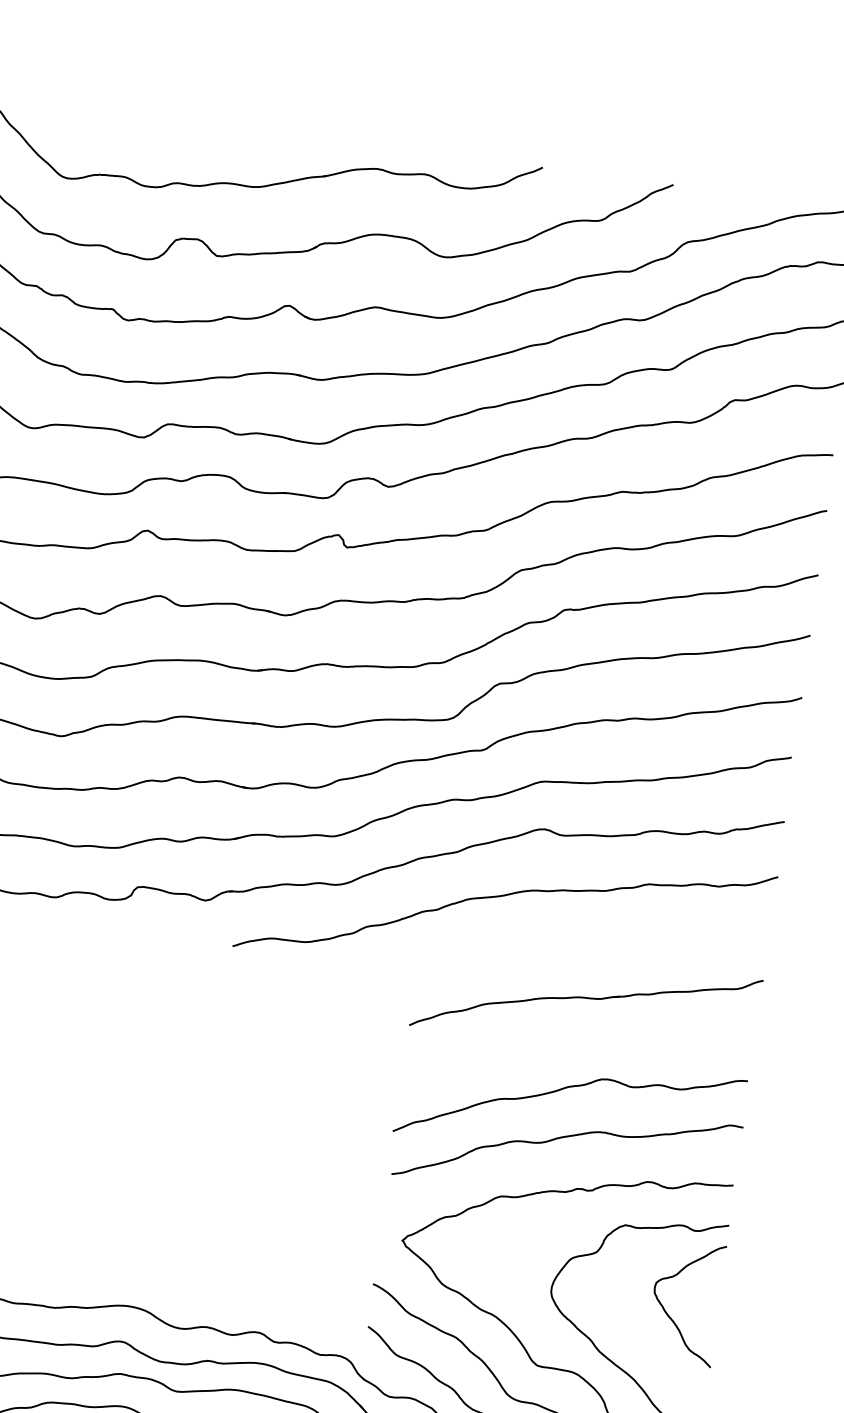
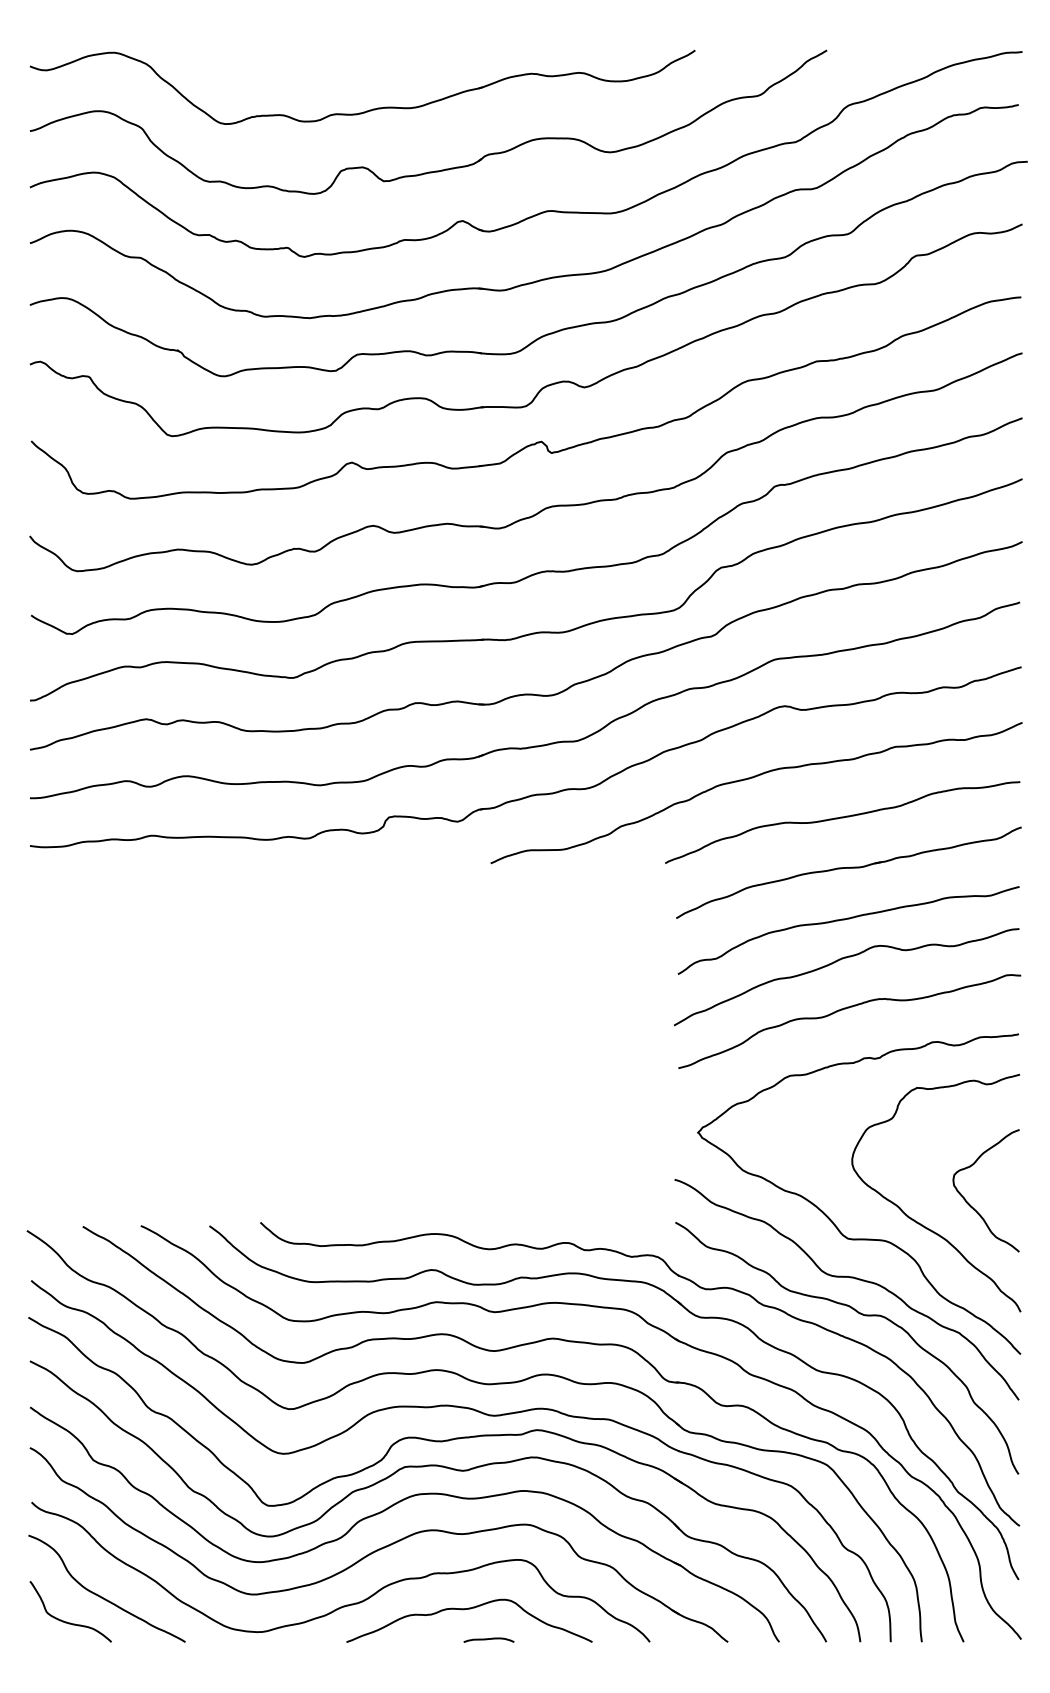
curve: (587, 948) -> (842, 818), added
curve: (575, 1049) -> (844, 920), added
curve: (668, 1314) -> (970, 1204), moved

